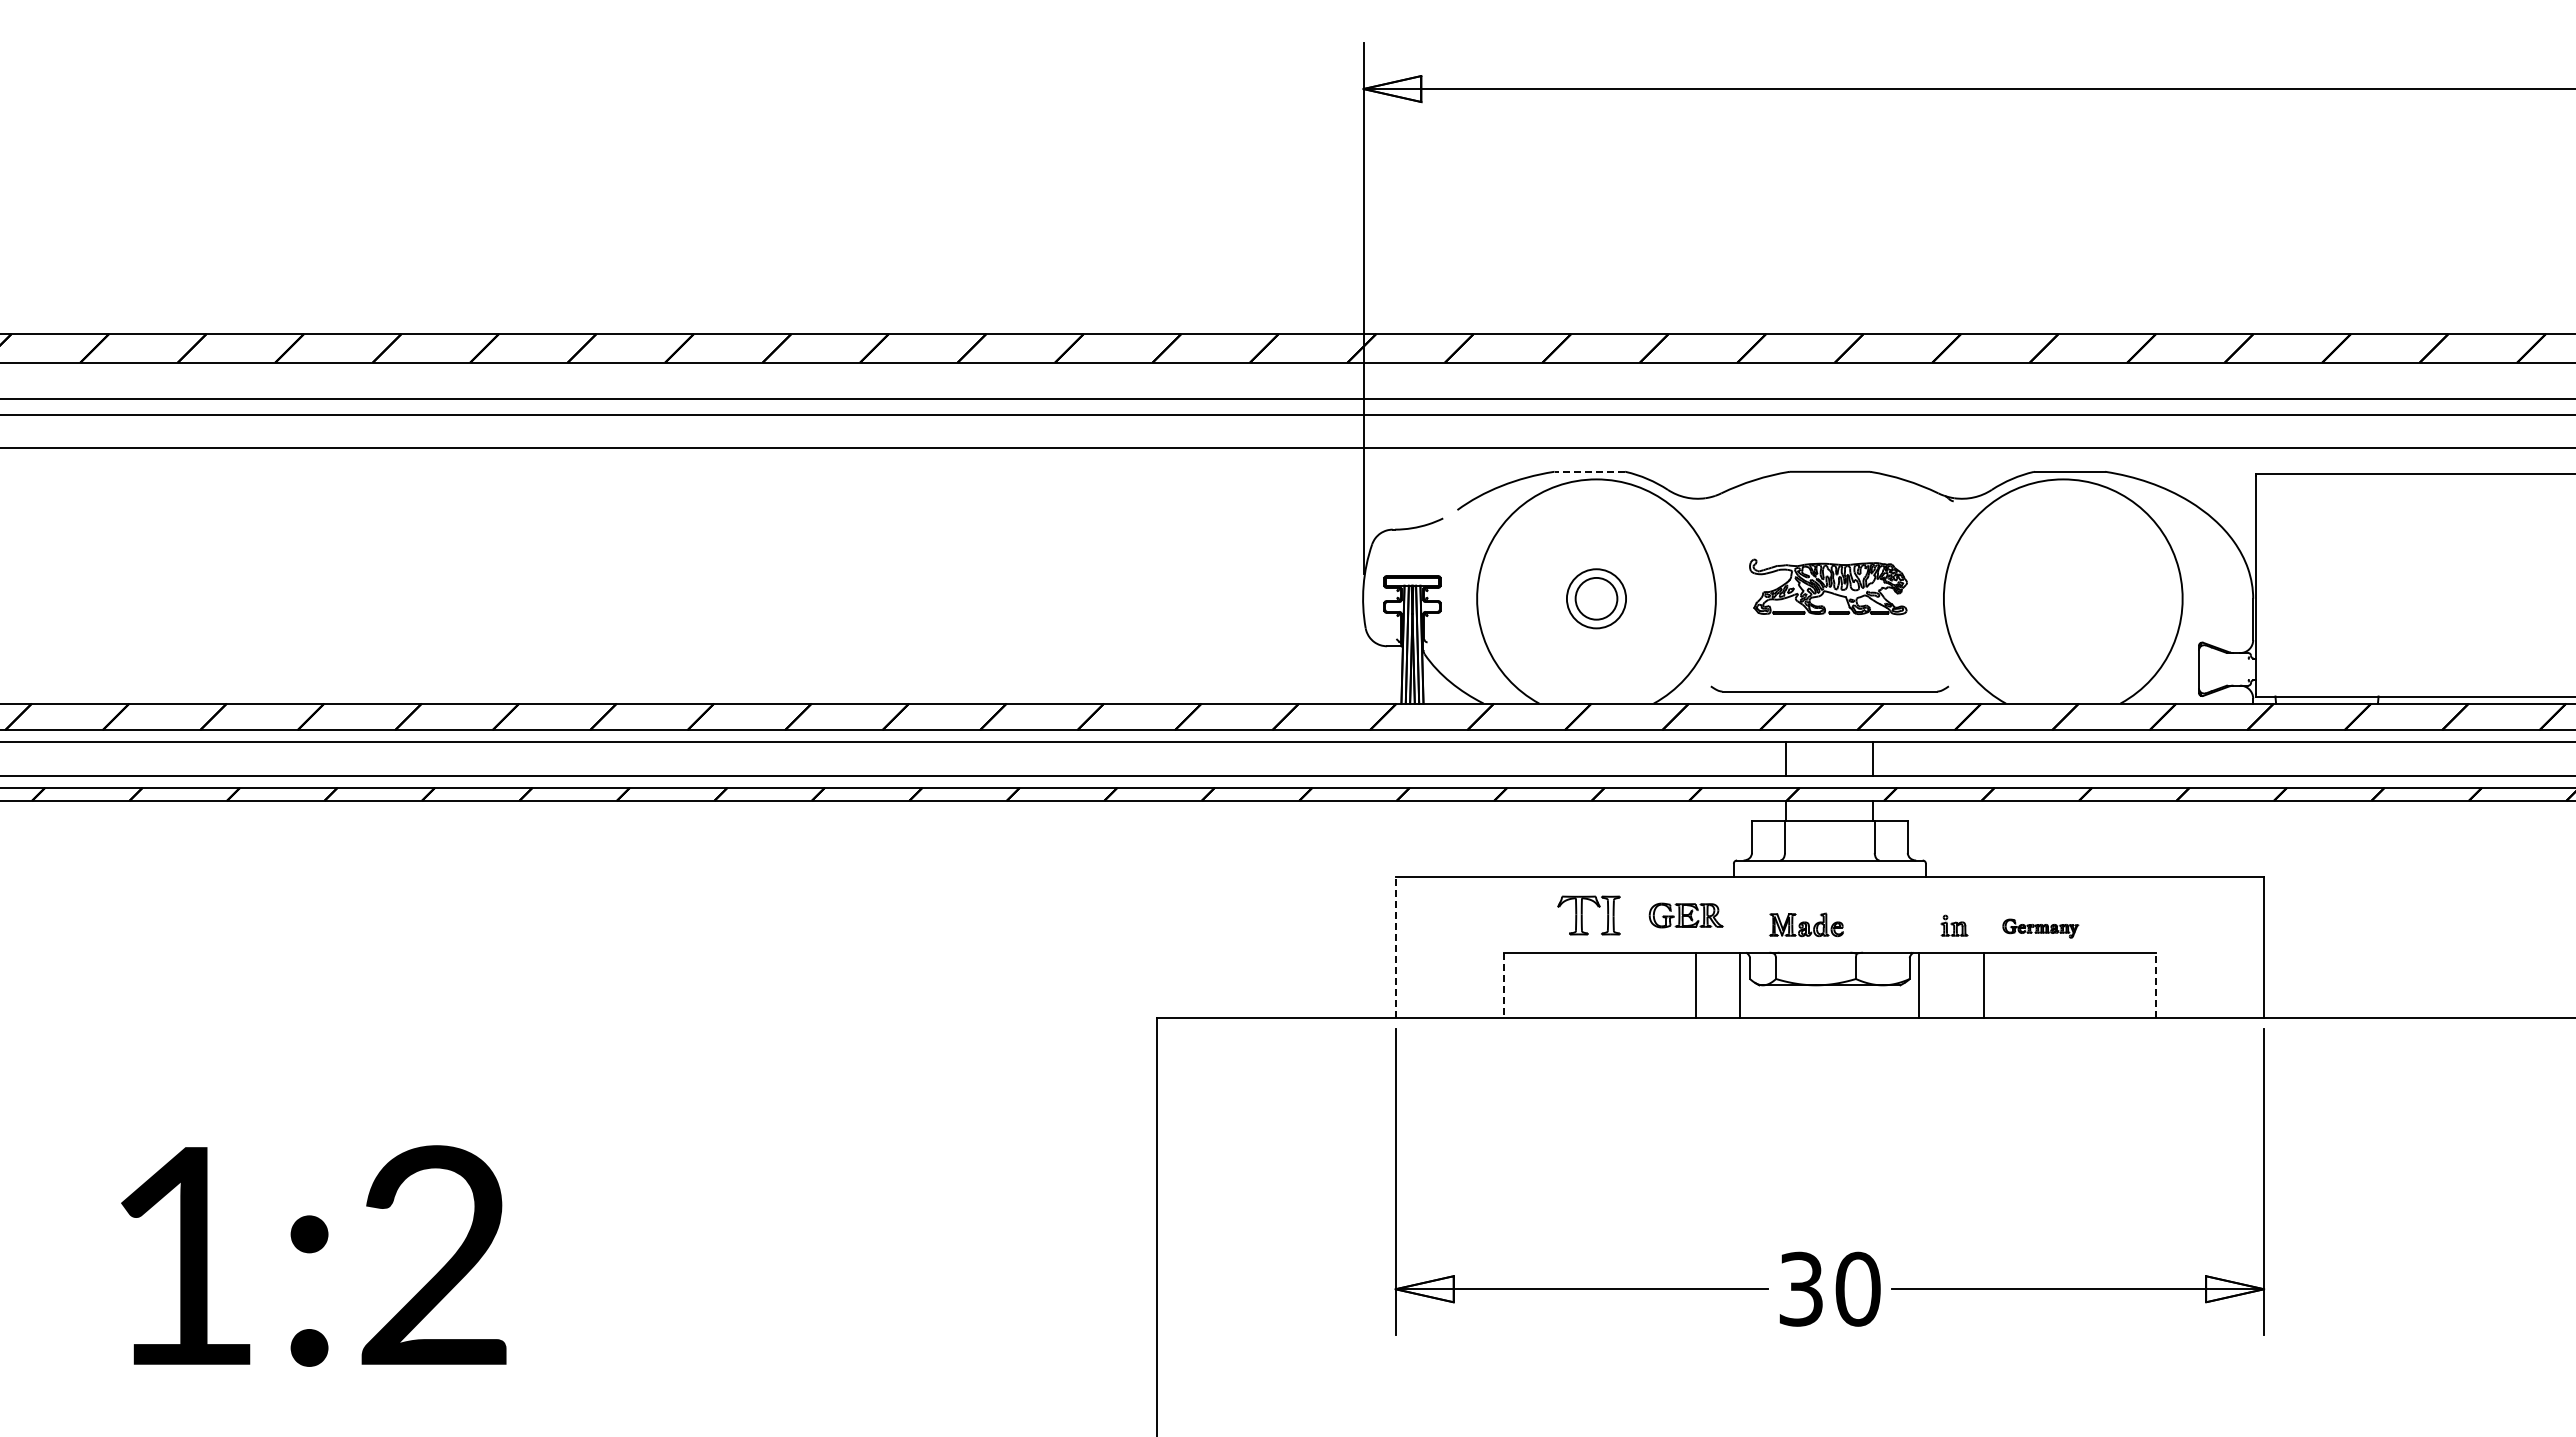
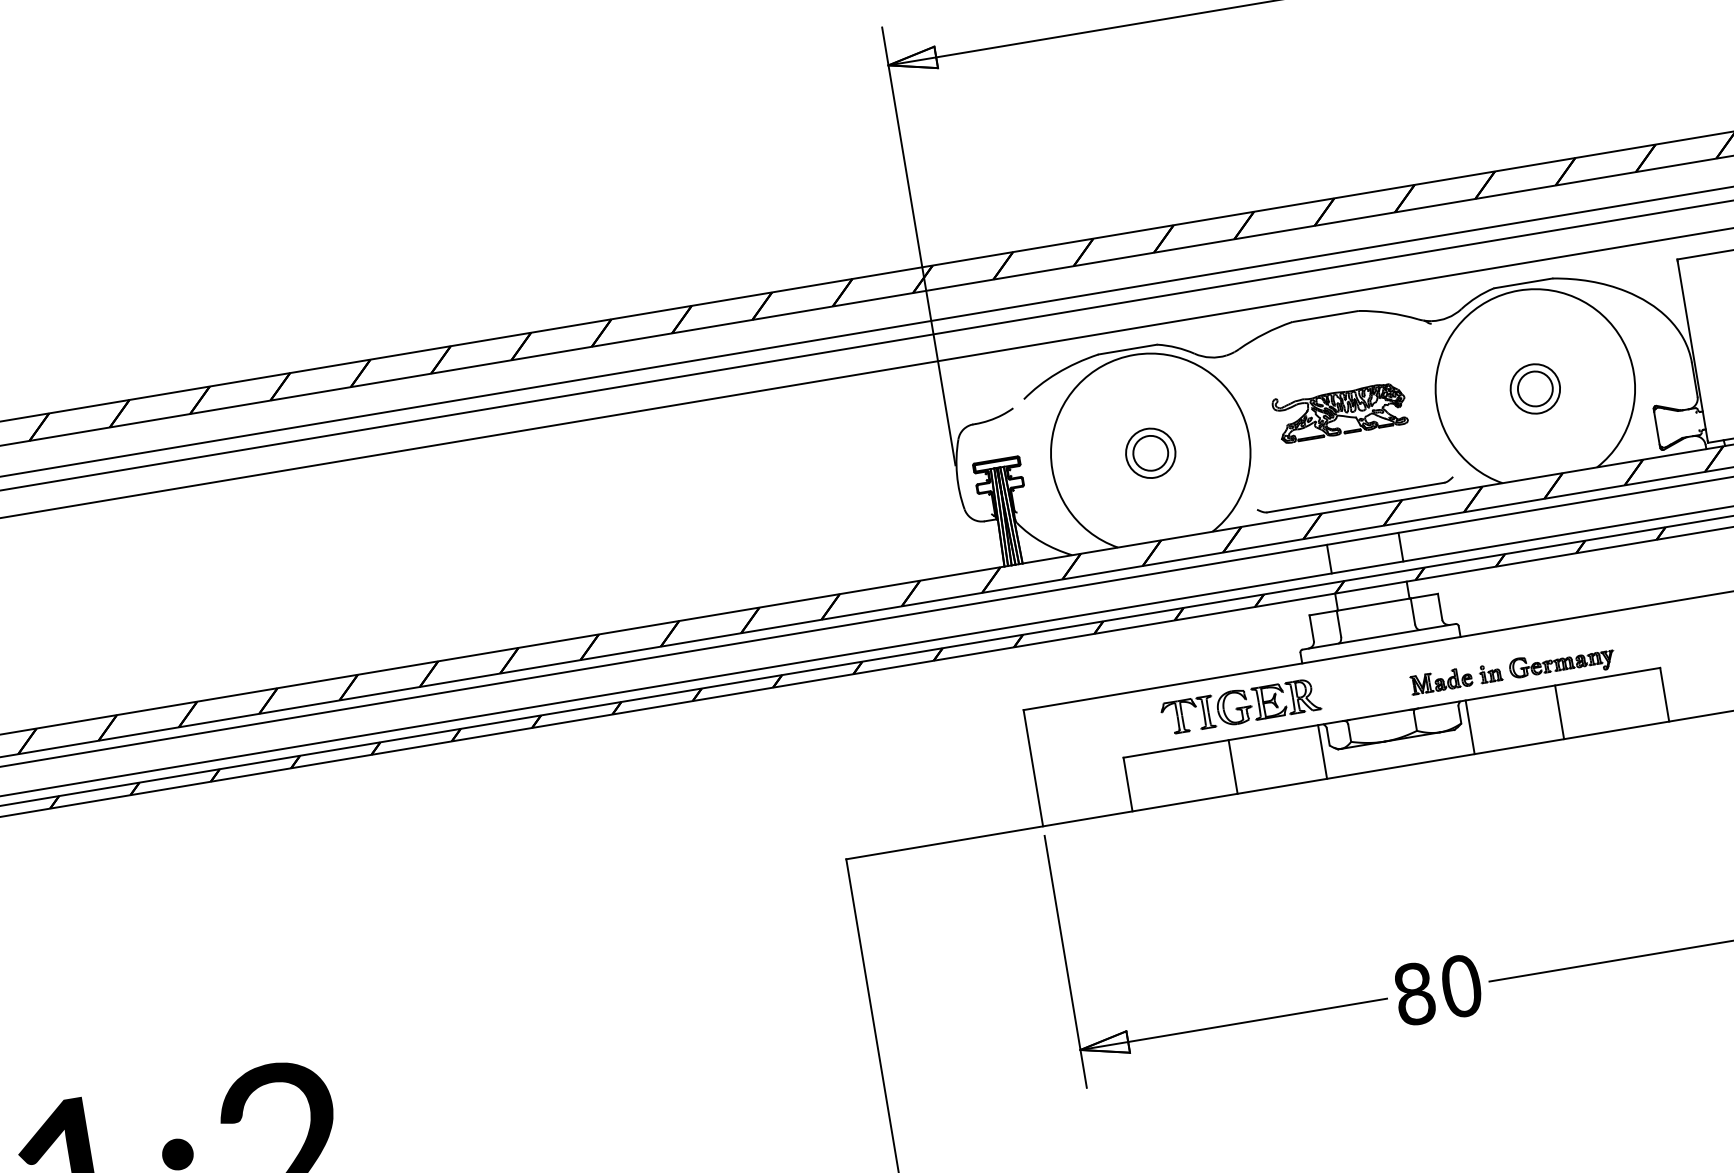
line: (1589, 471) -> (1127, 349), dashed -> solid
part: (2062, 598) -> (1534, 388), added
part: (1686, 915) -> (1268, 701), size x1.67
part: (1806, 924) -> (1441, 680), moved
part: (2040, 928) -> (1562, 663), size x1.67
line: (1395, 947) -> (1033, 768), dashed -> solid
line: (1695, 984) -> (1232, 766), moved
line: (1983, 984) -> (1559, 711), moved
line: (1504, 985) -> (1128, 784), dashed -> solid
line: (2155, 985) -> (1664, 694), dashed -> solid
text: (1801, 1288) -> (1414, 993), 30 -> 80

